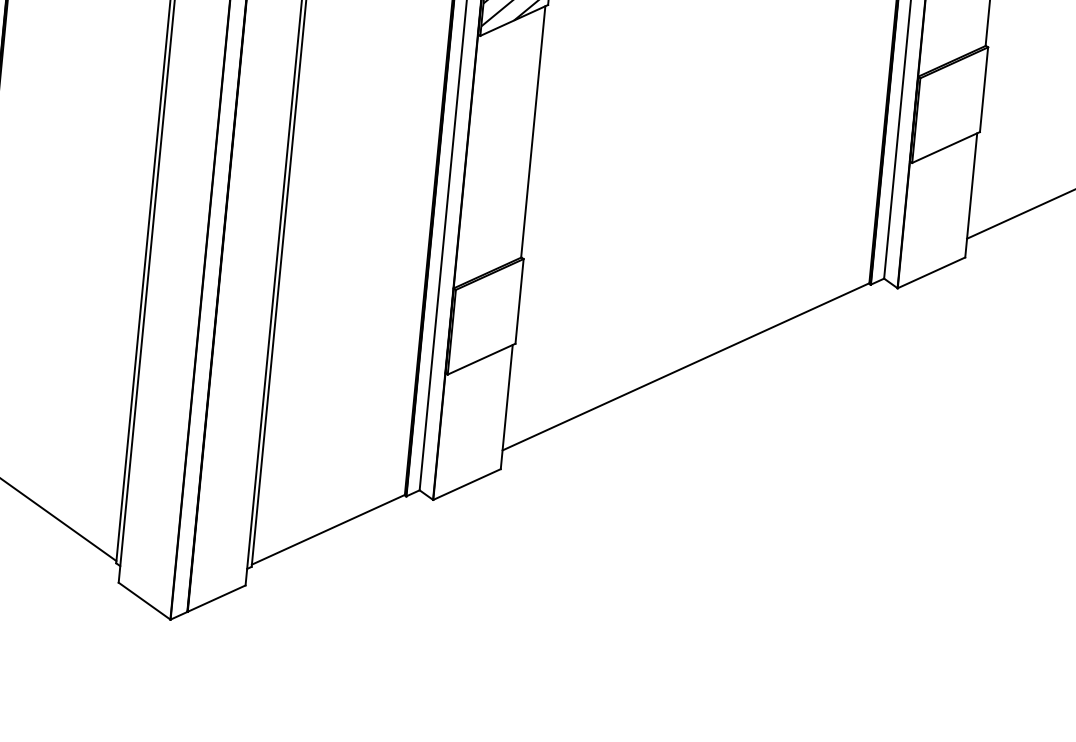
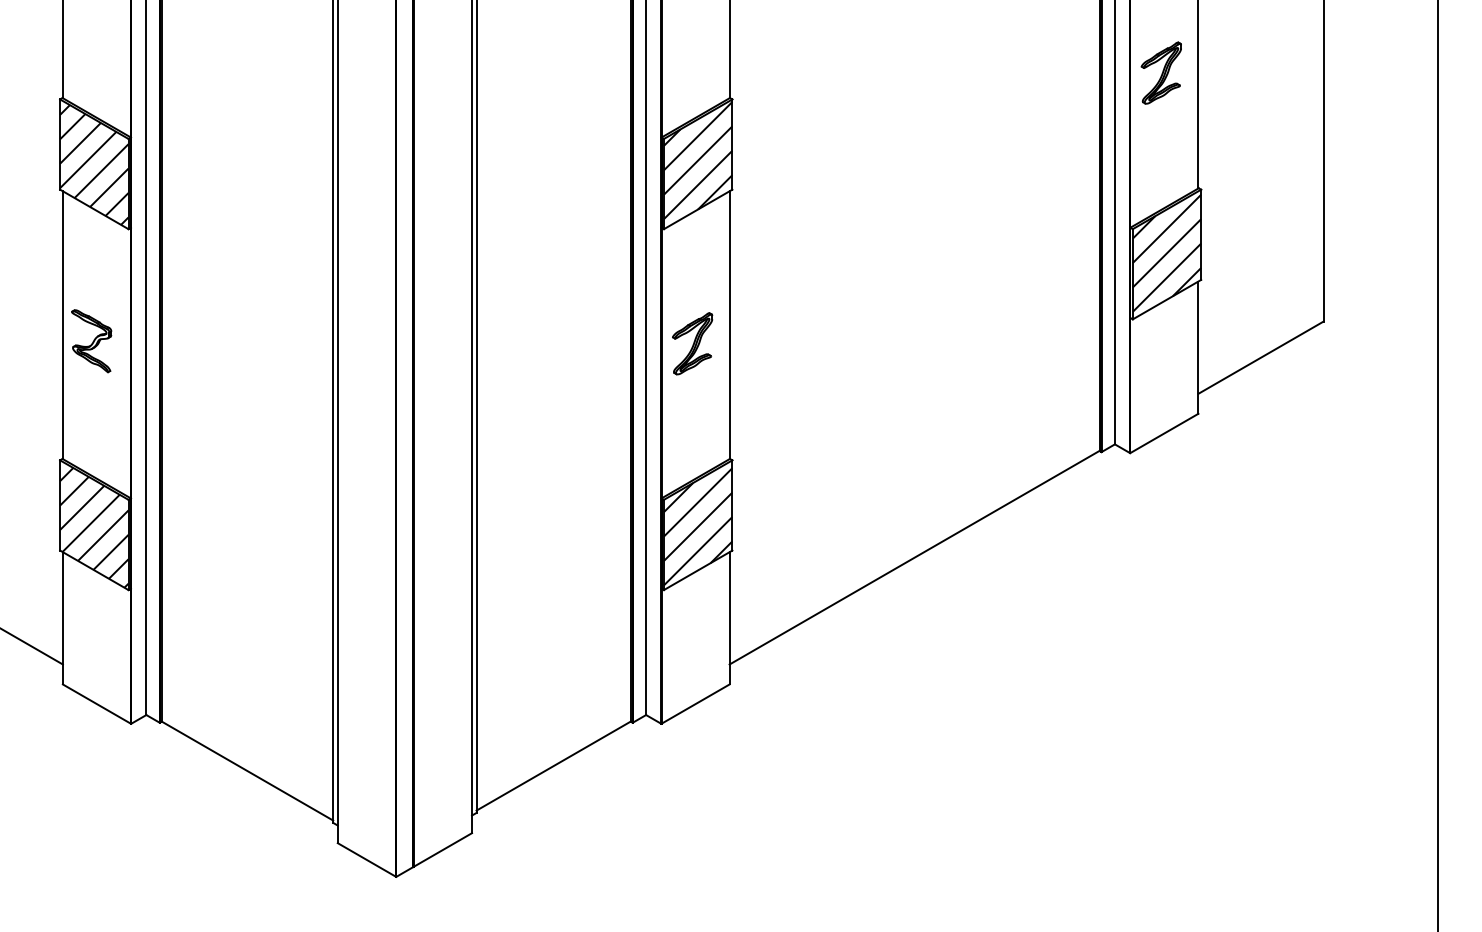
hatch: (949, 103) -> (1166, 252), added
part: (496, 145) -> (692, 343), added
hatch: (485, 318) -> (698, 526), added

